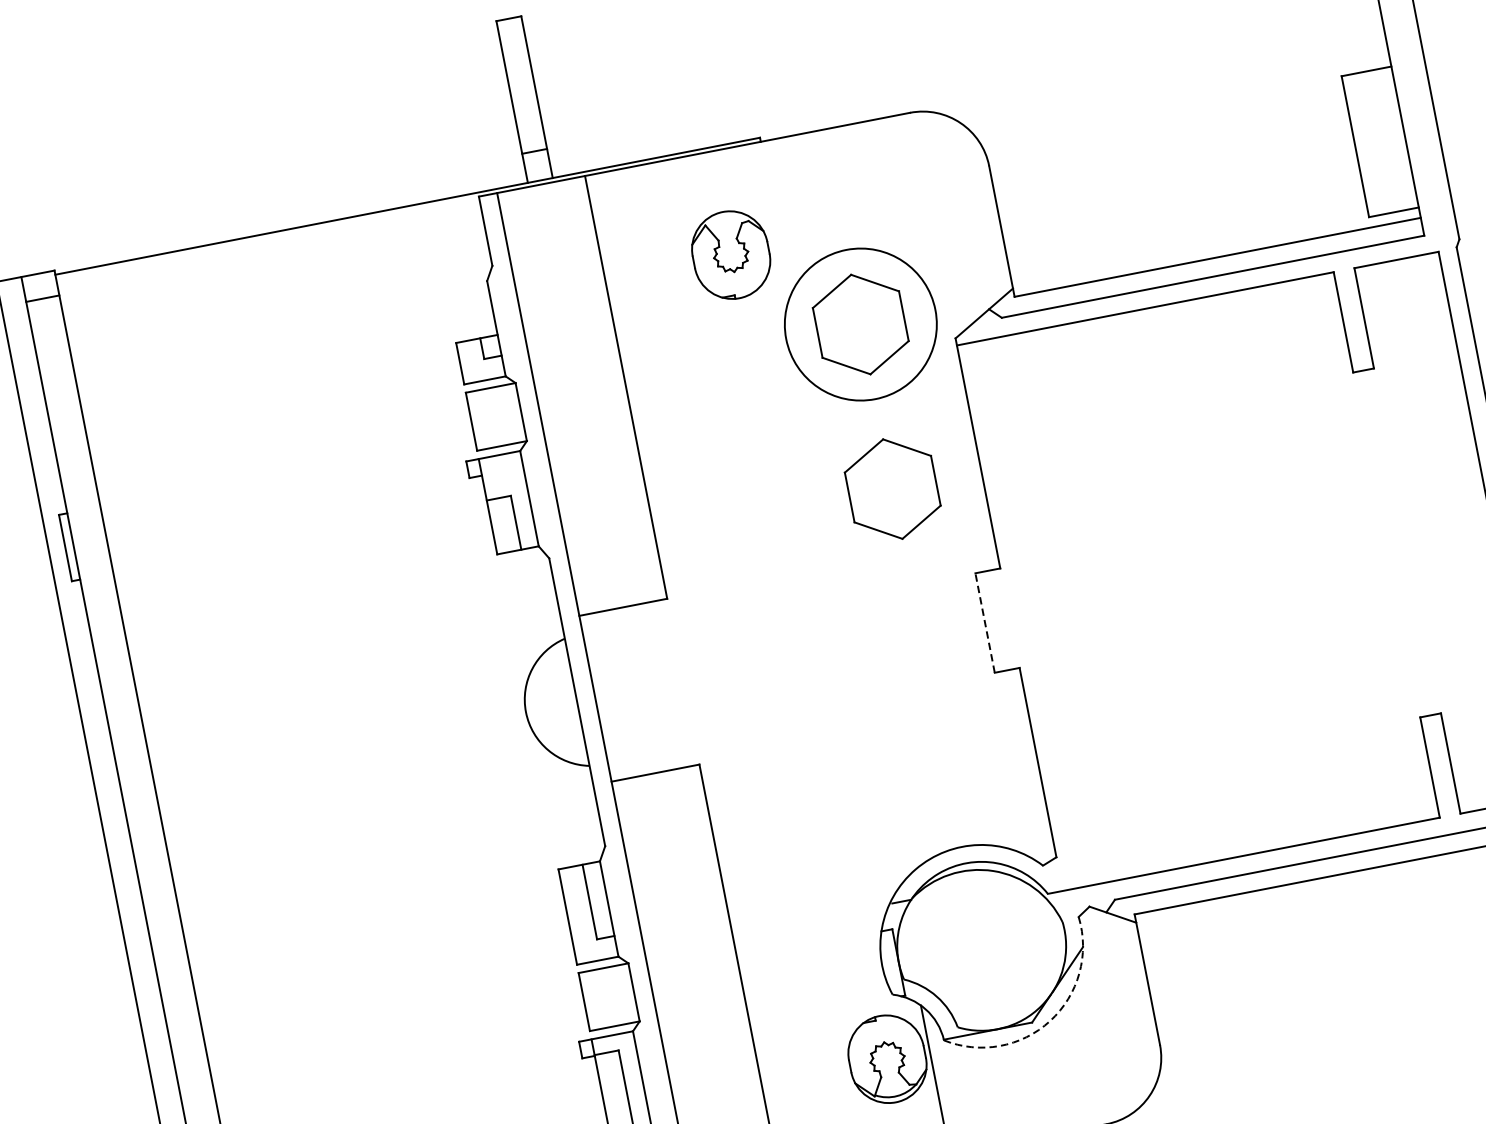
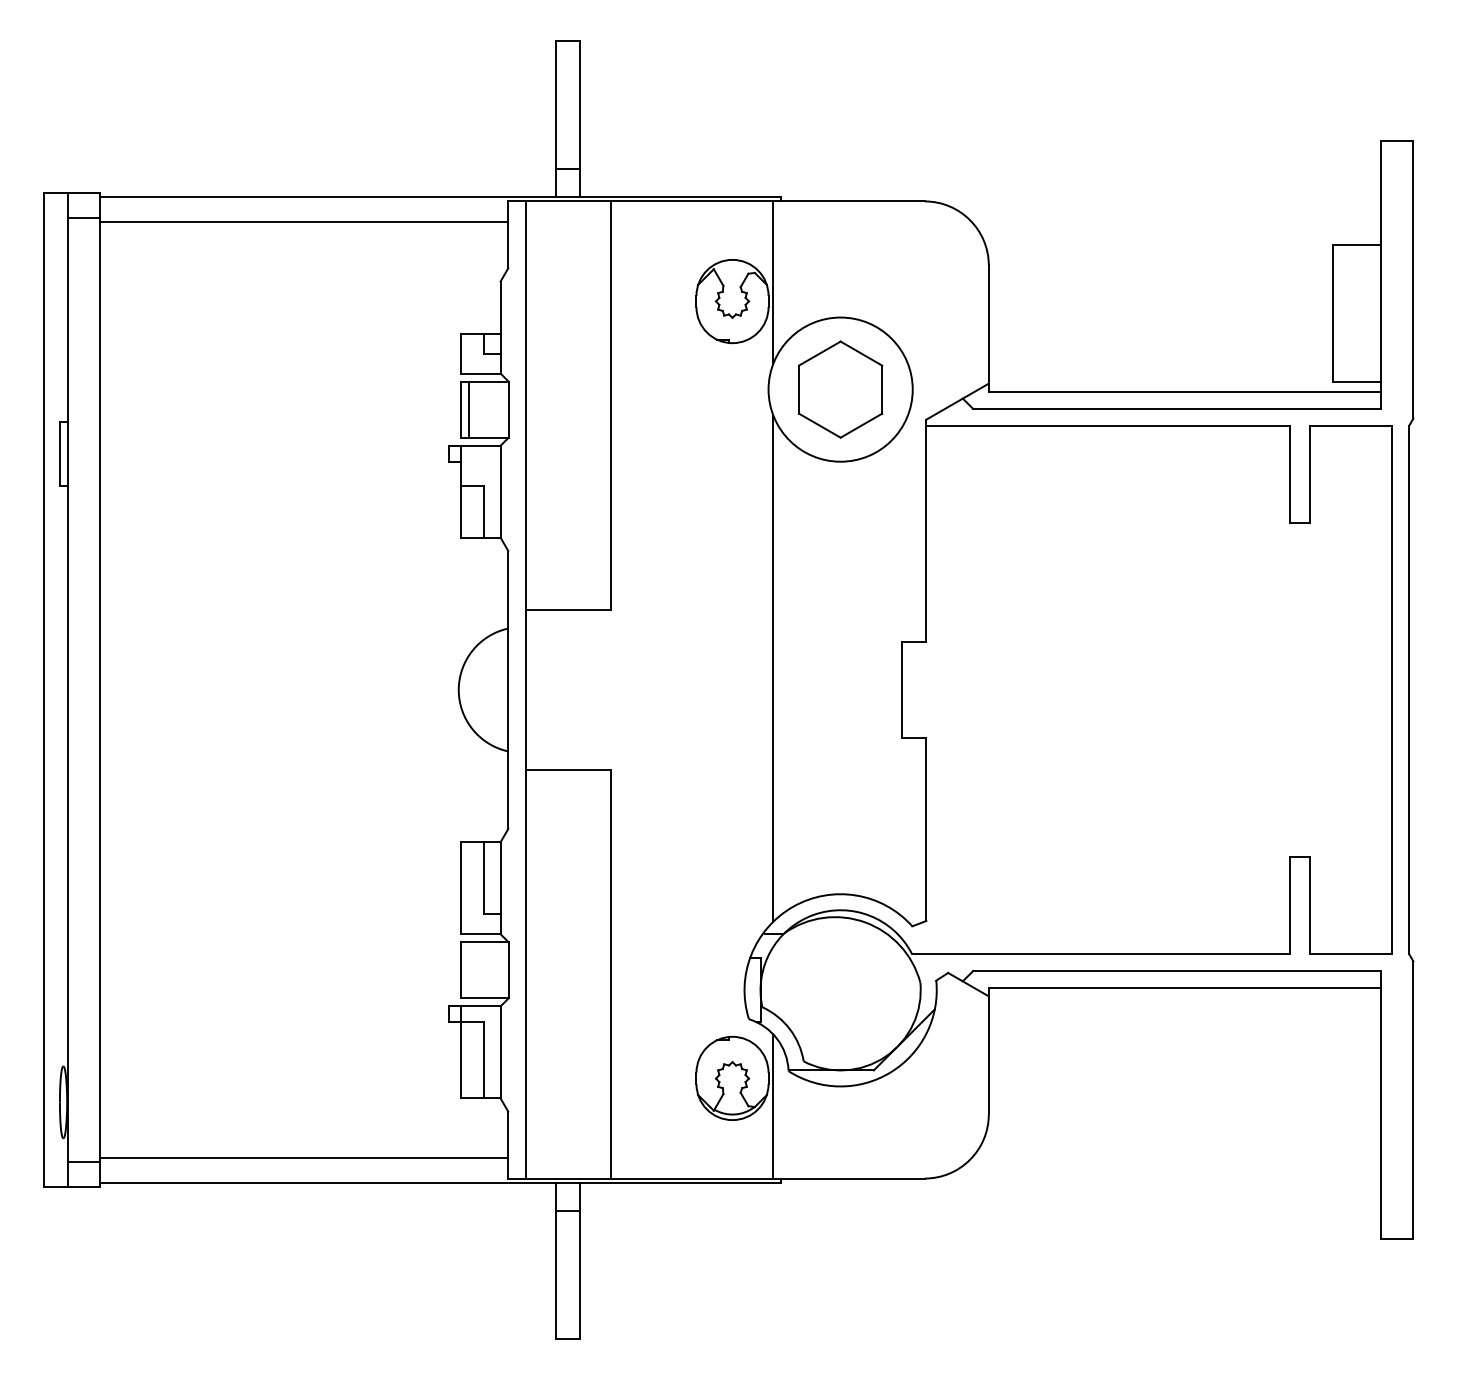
line: (769, 227) -> (773, 282), added
line: (271, 258) -> (303, 221), added
line: (479, 419) -> (468, 409), added
part: (892, 489) -> (840, 548), removed
line: (985, 622) -> (902, 689), dashed -> solid
line: (847, 626) -> (773, 668), added
arc: (1049, 1021) -> (890, 1072), dashed -> solid

